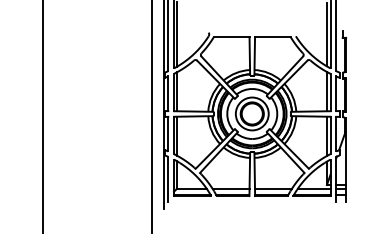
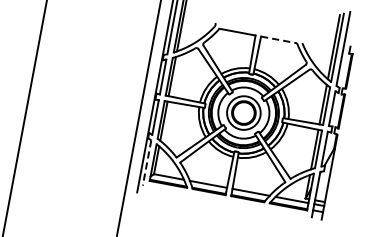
line: (272, 37) -> (278, 39), solid -> dashed
line: (168, 179) -> (147, 163), solid -> dashed

